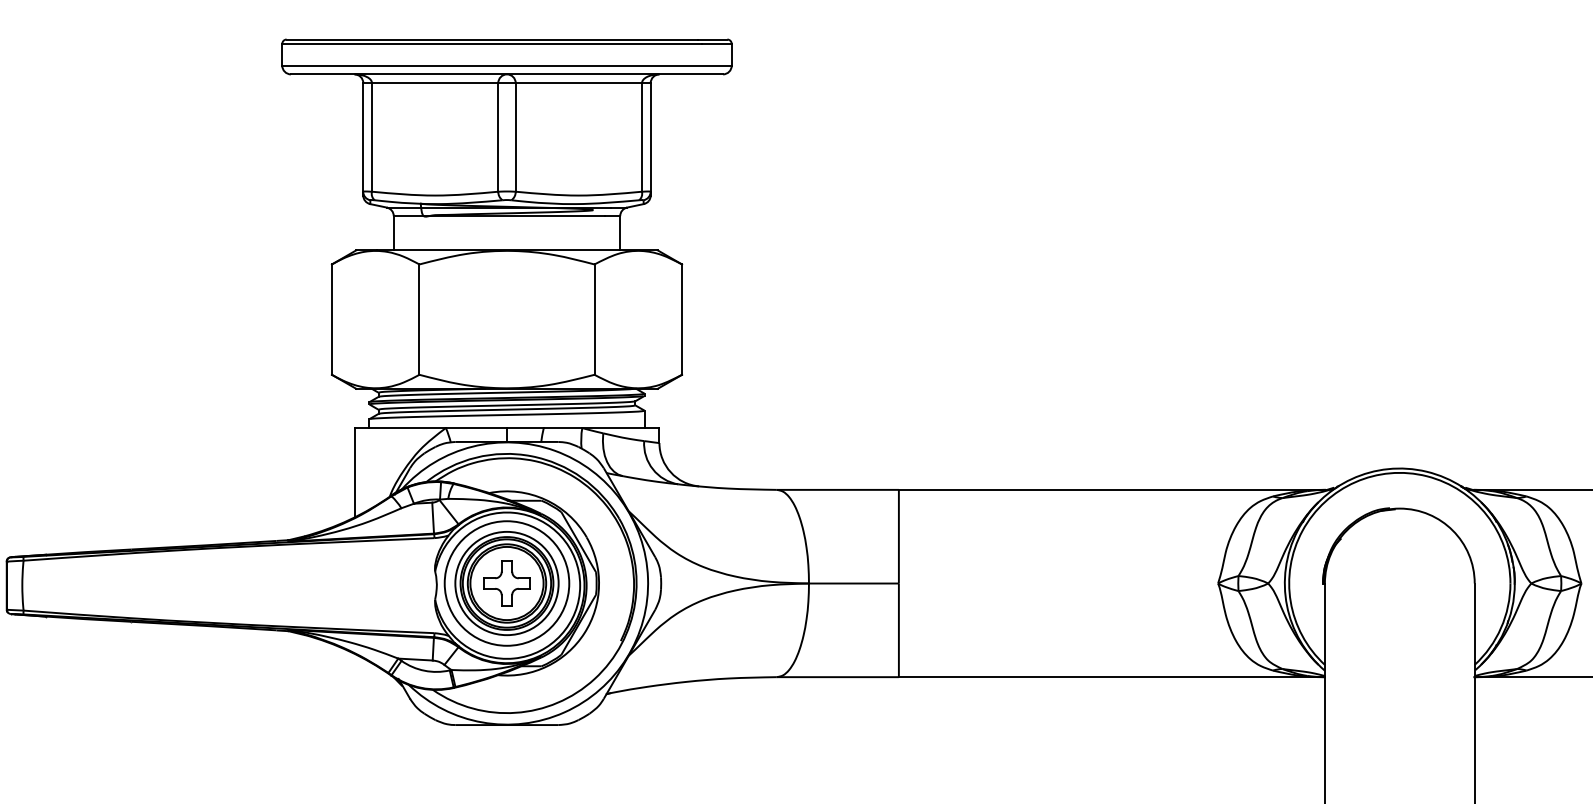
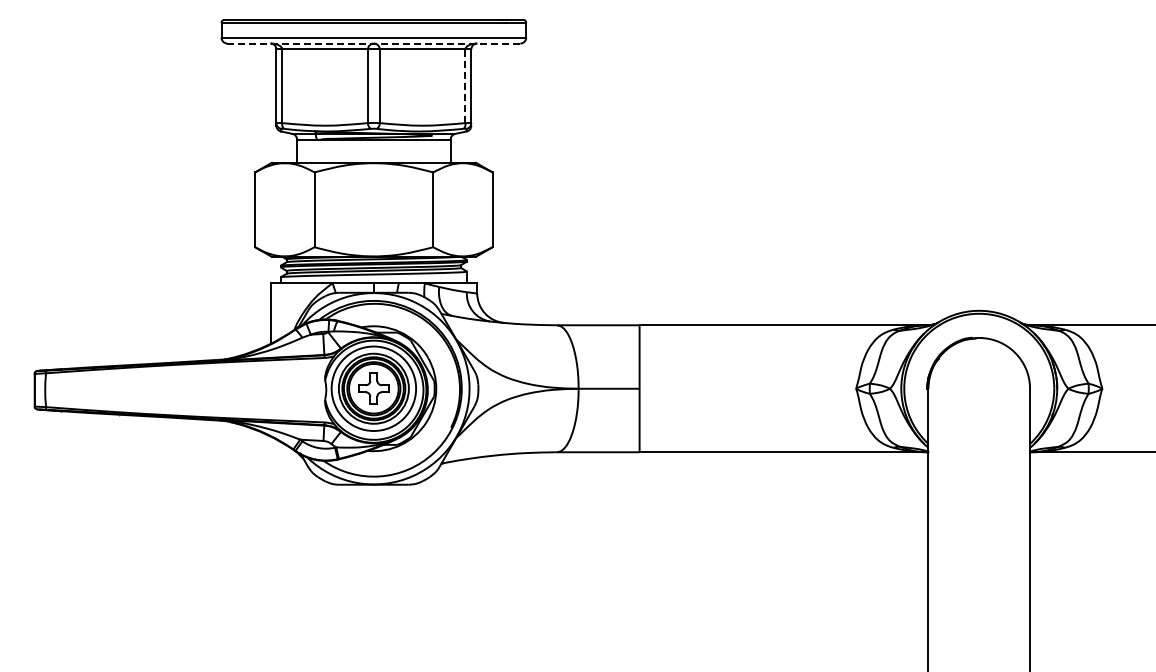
line: (506, 74) -> (373, 43), solid -> dashed
line: (642, 137) -> (465, 86), solid -> dashed

